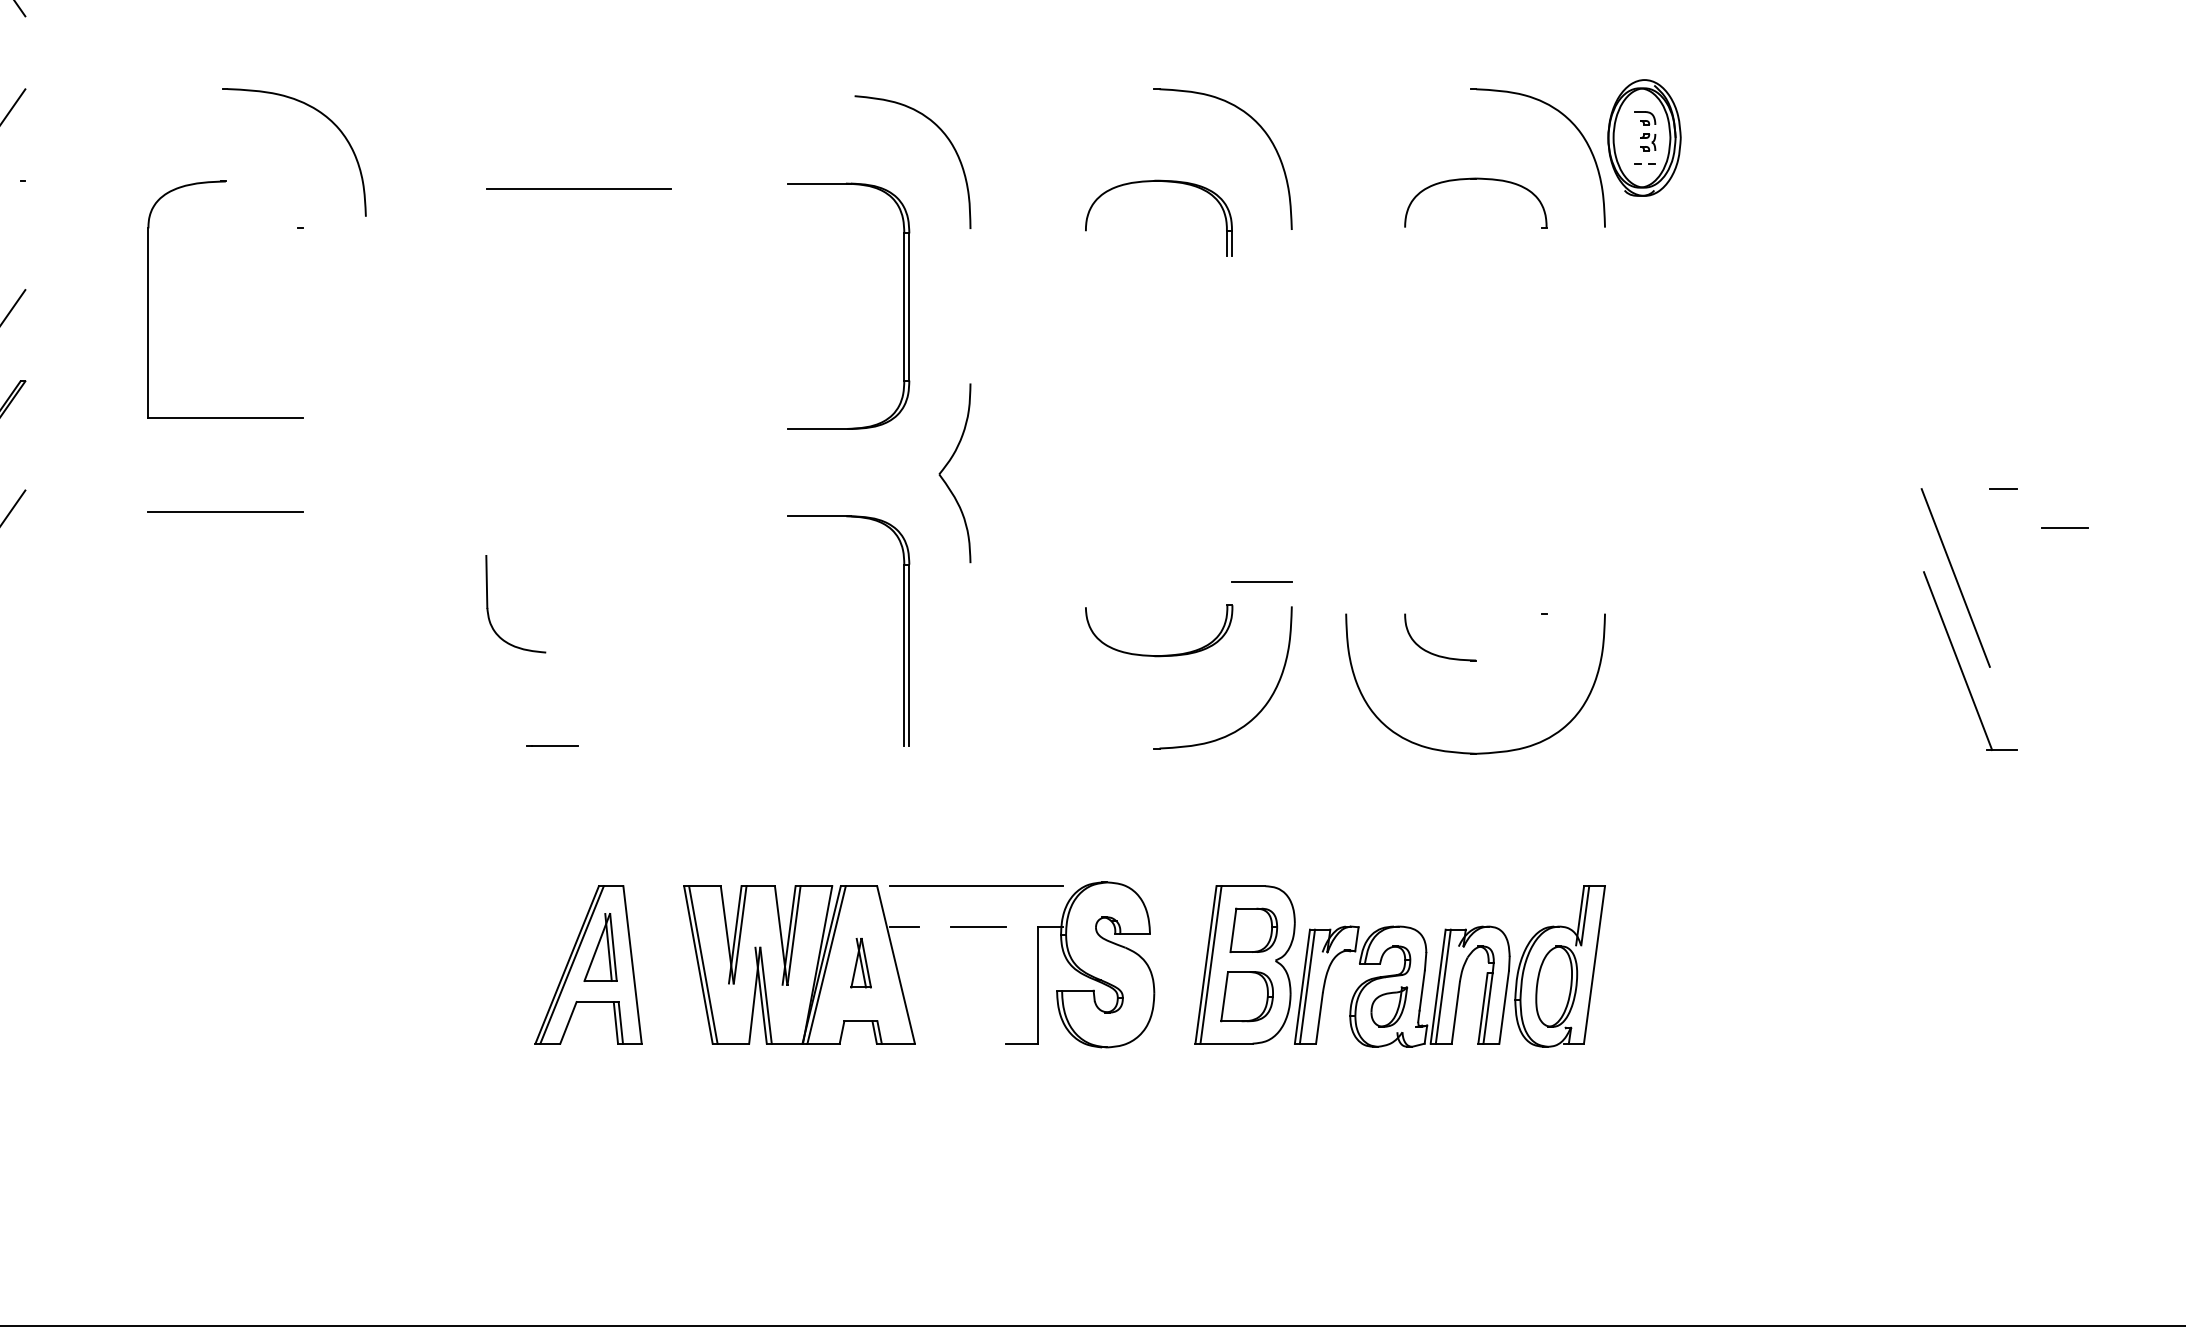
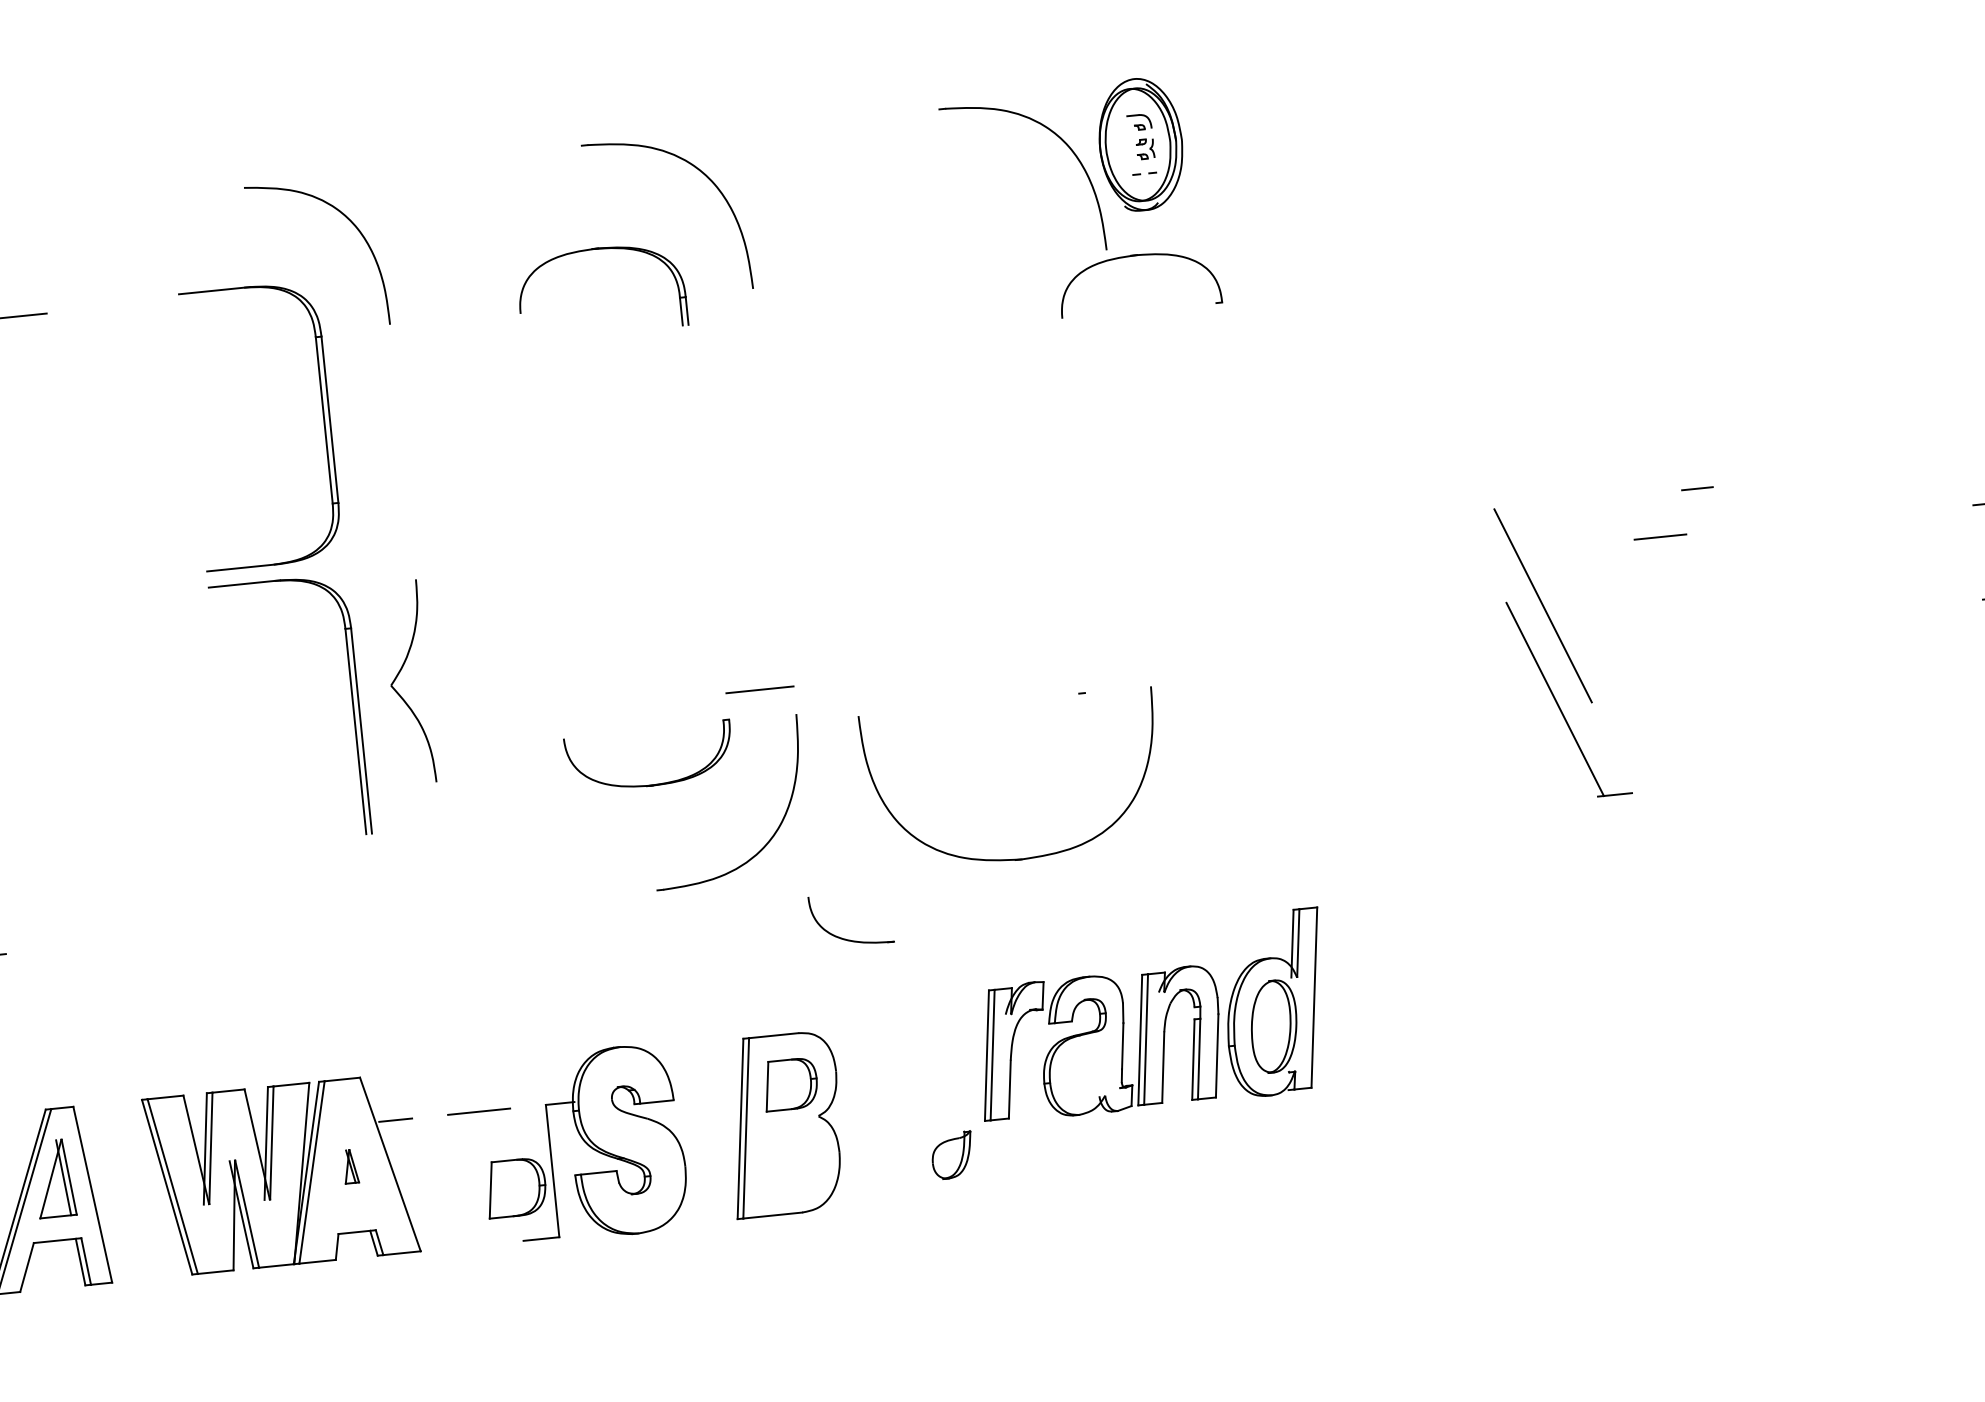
part: (1475, 179) -> (1136, 256), moved
part: (945, 468) -> (397, 678), moved
line: (2003, 488) -> (1697, 488), moved
part: (903, 630) -> (352, 703), moved
part: (1434, 653) -> (846, 938), moved
line: (976, 886) -> (472, 1066), removed
part: (860, 963) -> (350, 1166), size x0.6
part: (1449, 966) -> (1150, 1016), moved
part: (1246, 996) -> (515, 1187), moved

